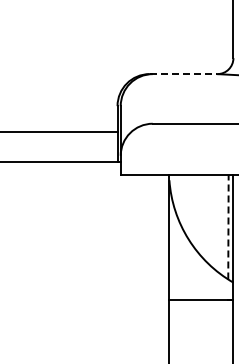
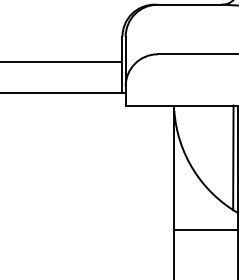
line: (183, 74) -> (188, 5), dashed -> solid
line: (228, 226) -> (233, 157), dashed -> solid

